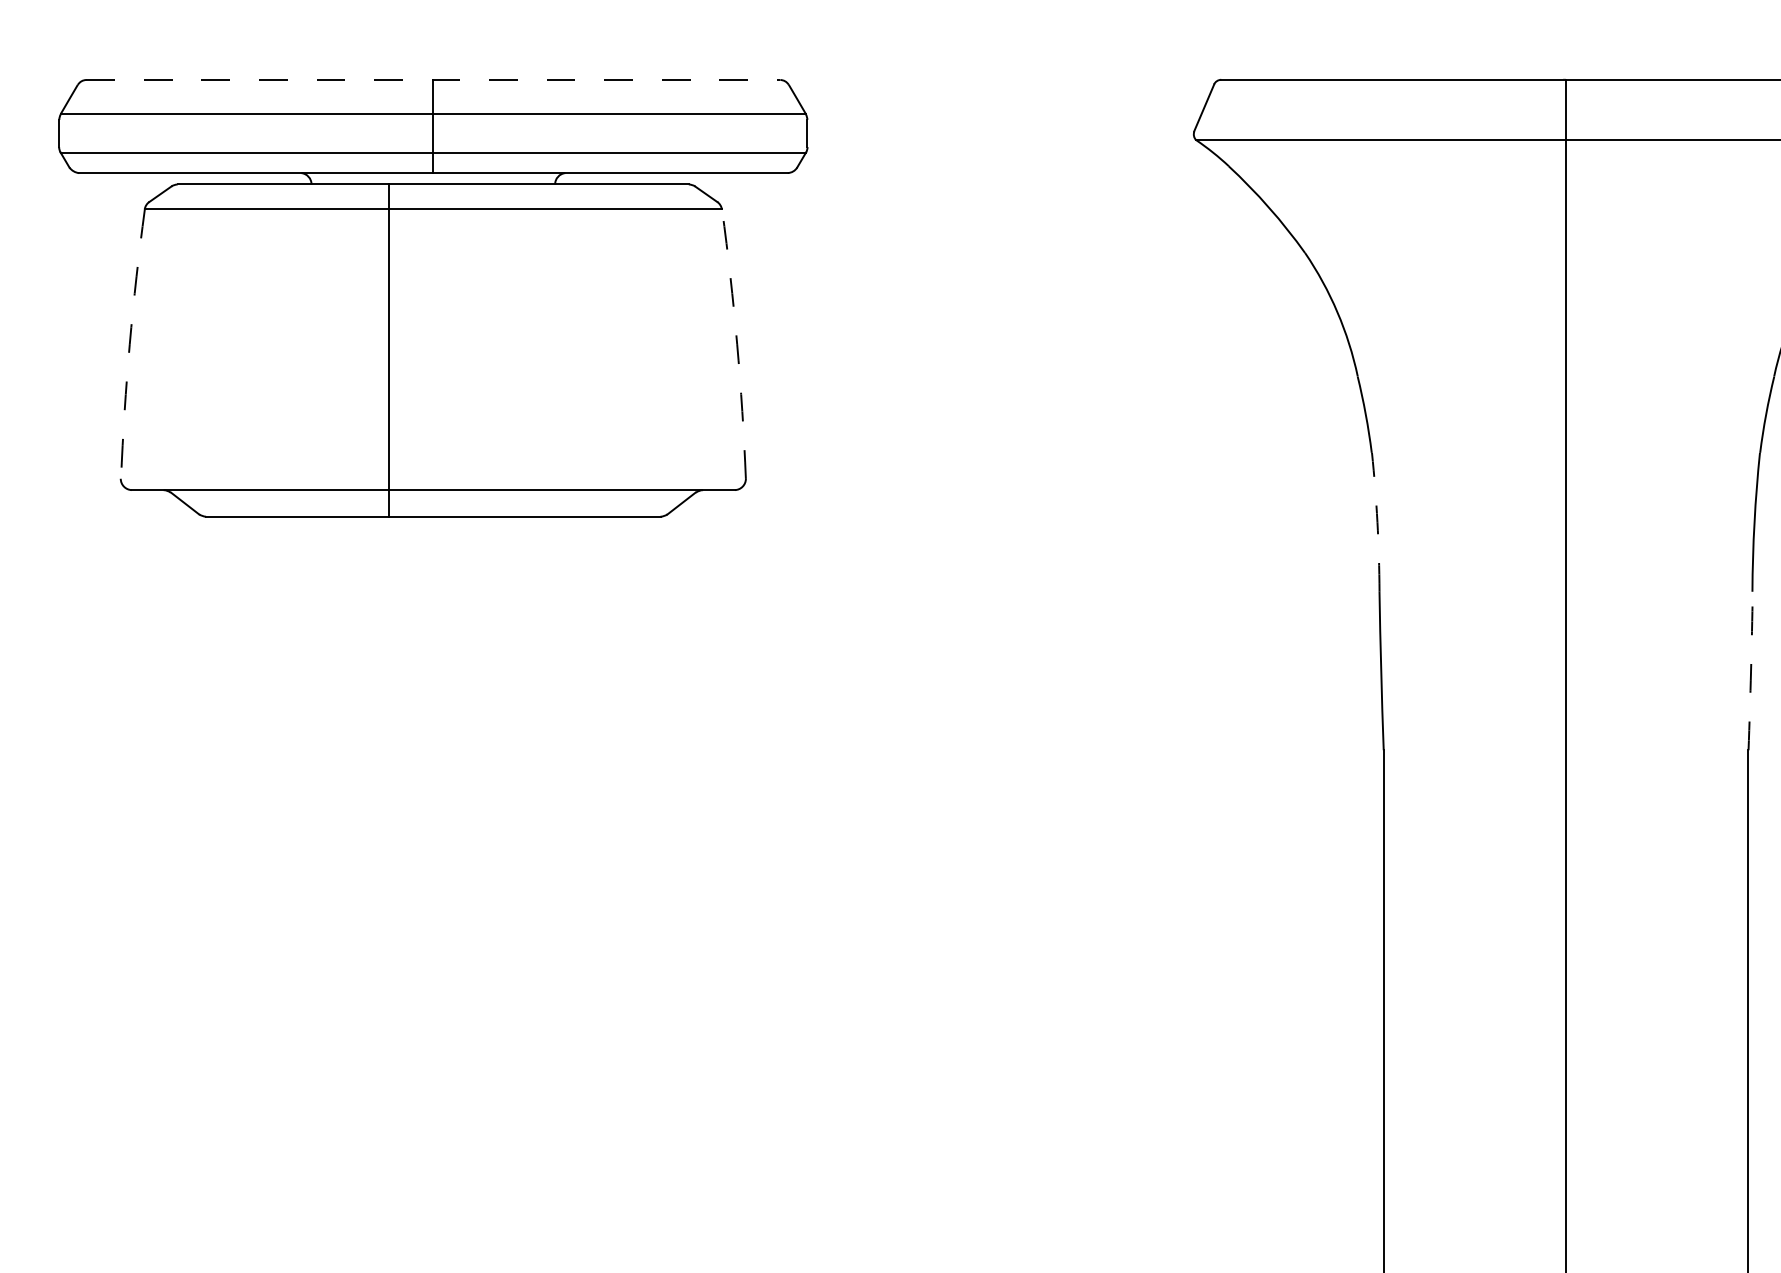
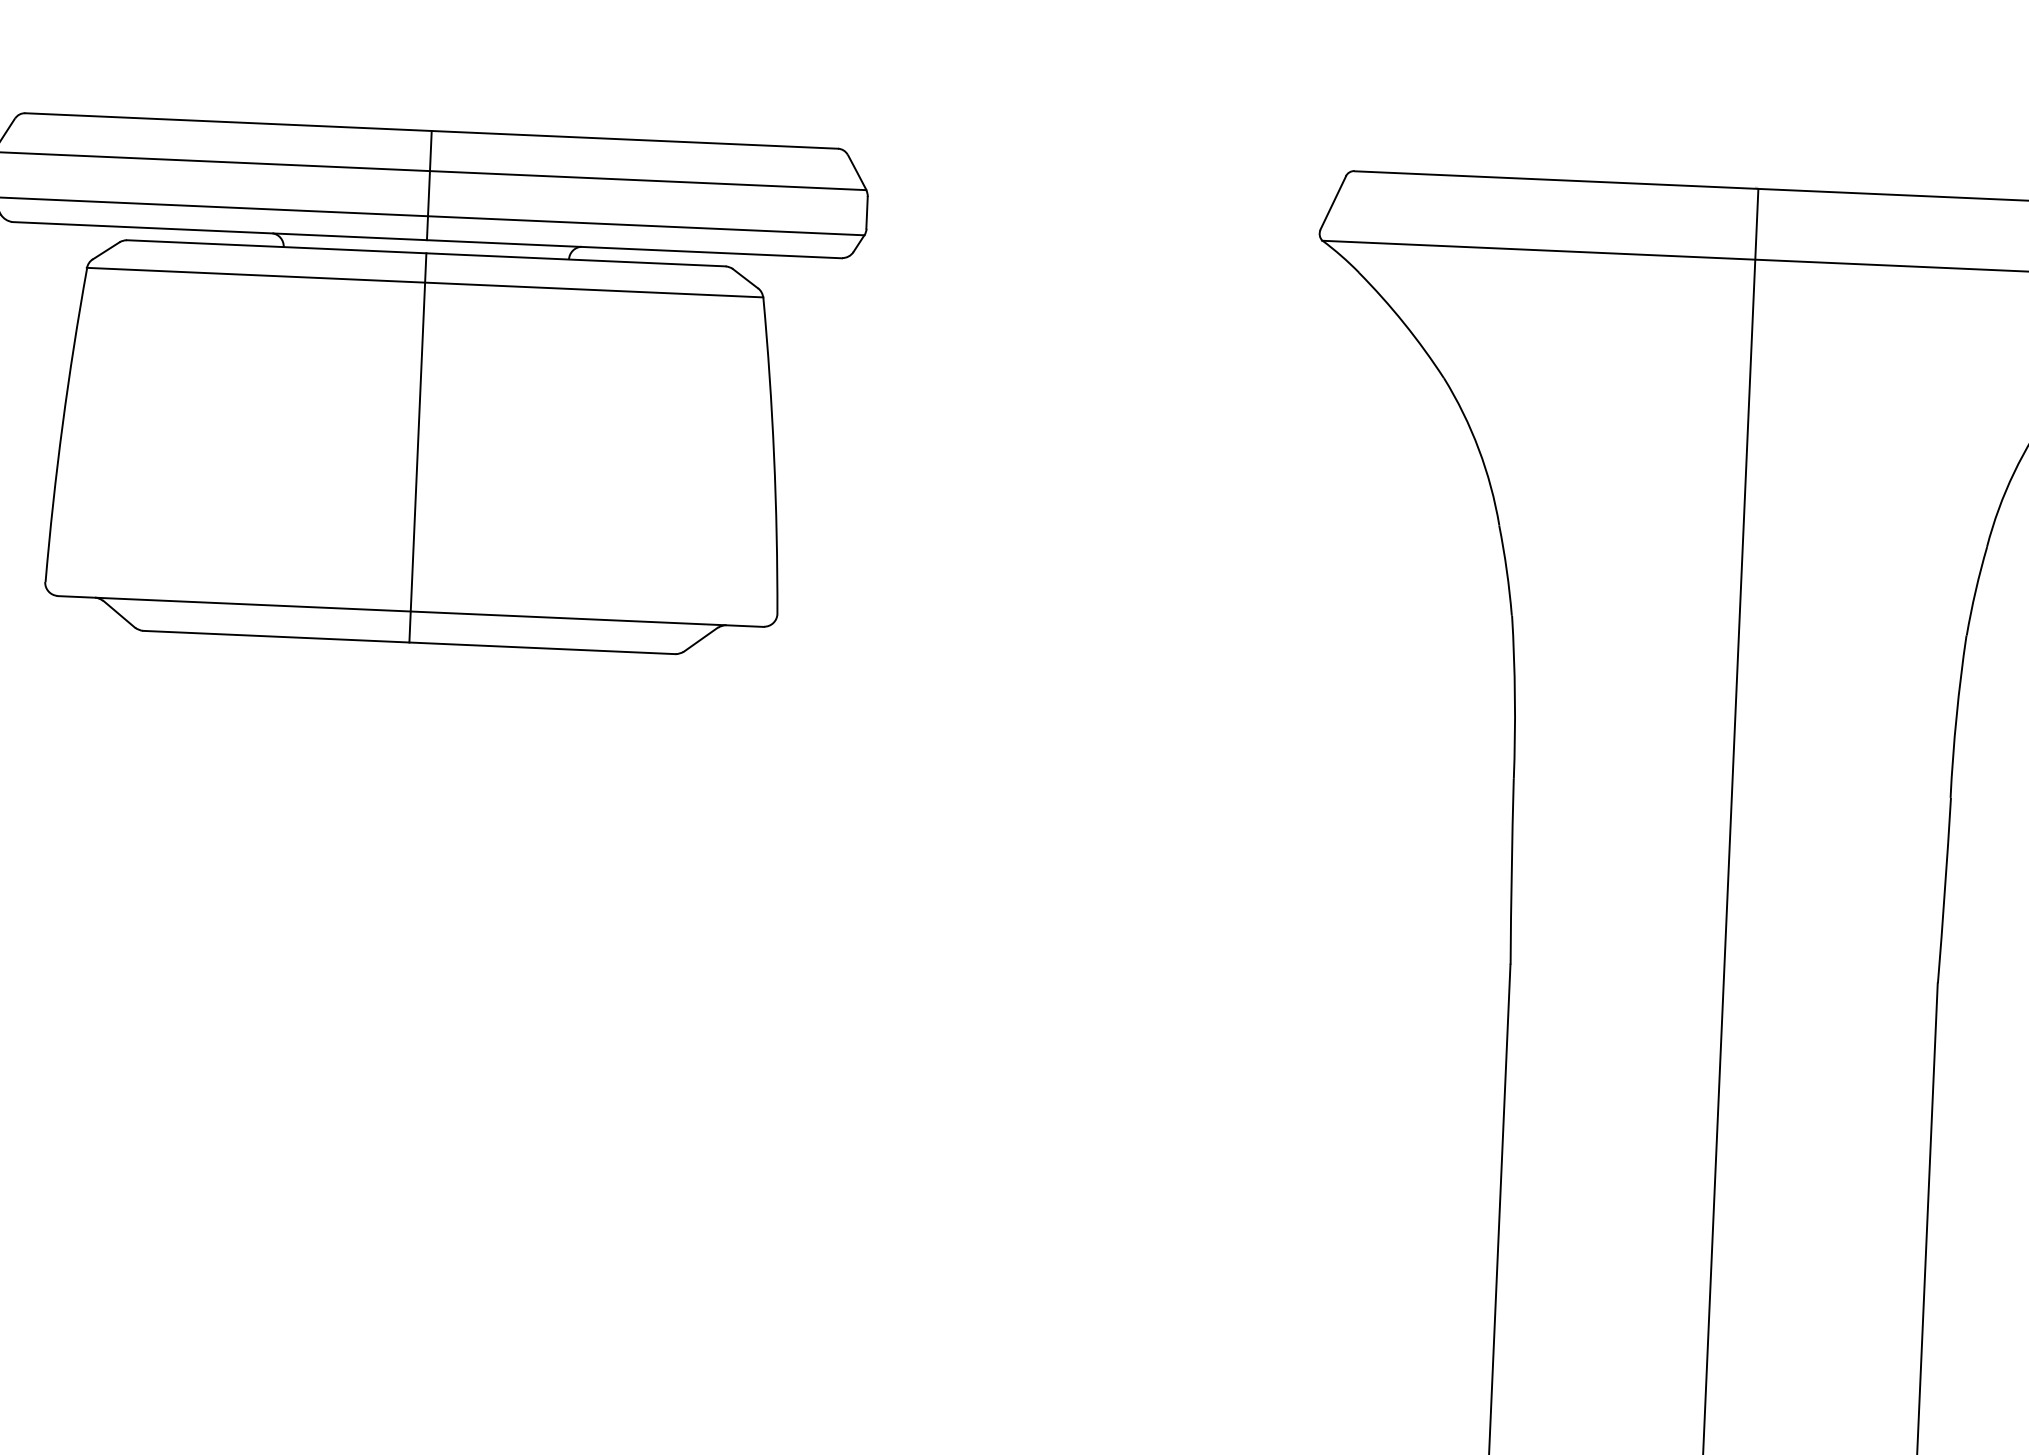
line: (433, 80) -> (431, 131), dashed -> solid
arc: (129, 344) -> (62, 425), dashed -> solid
arc: (737, 344) -> (774, 456), dashed -> solid
line: (389, 350) -> (418, 447), moved
arc: (1377, 522) -> (1514, 697), dashed -> solid
arc: (1751, 671) -> (1945, 891), dashed -> solid

